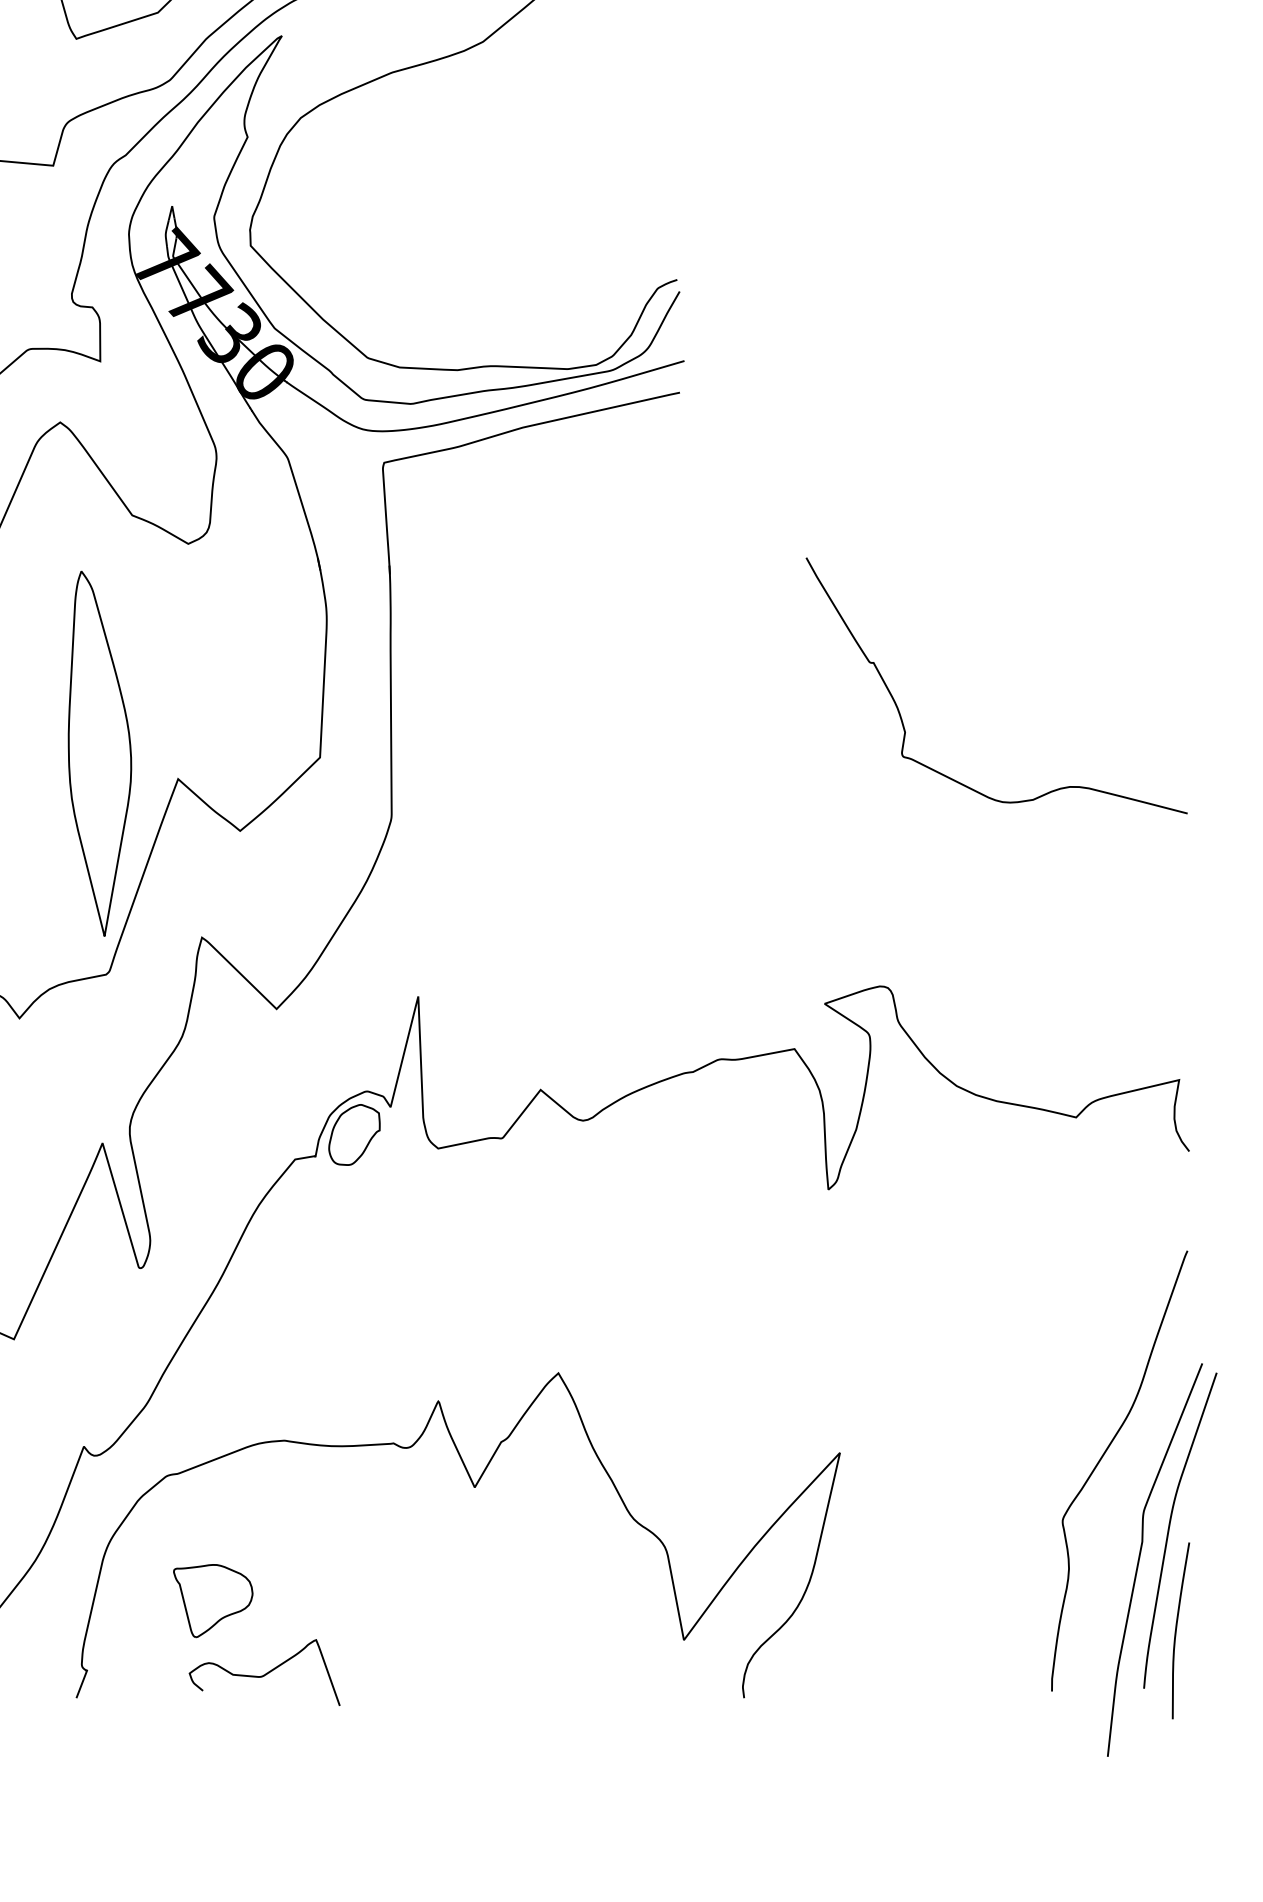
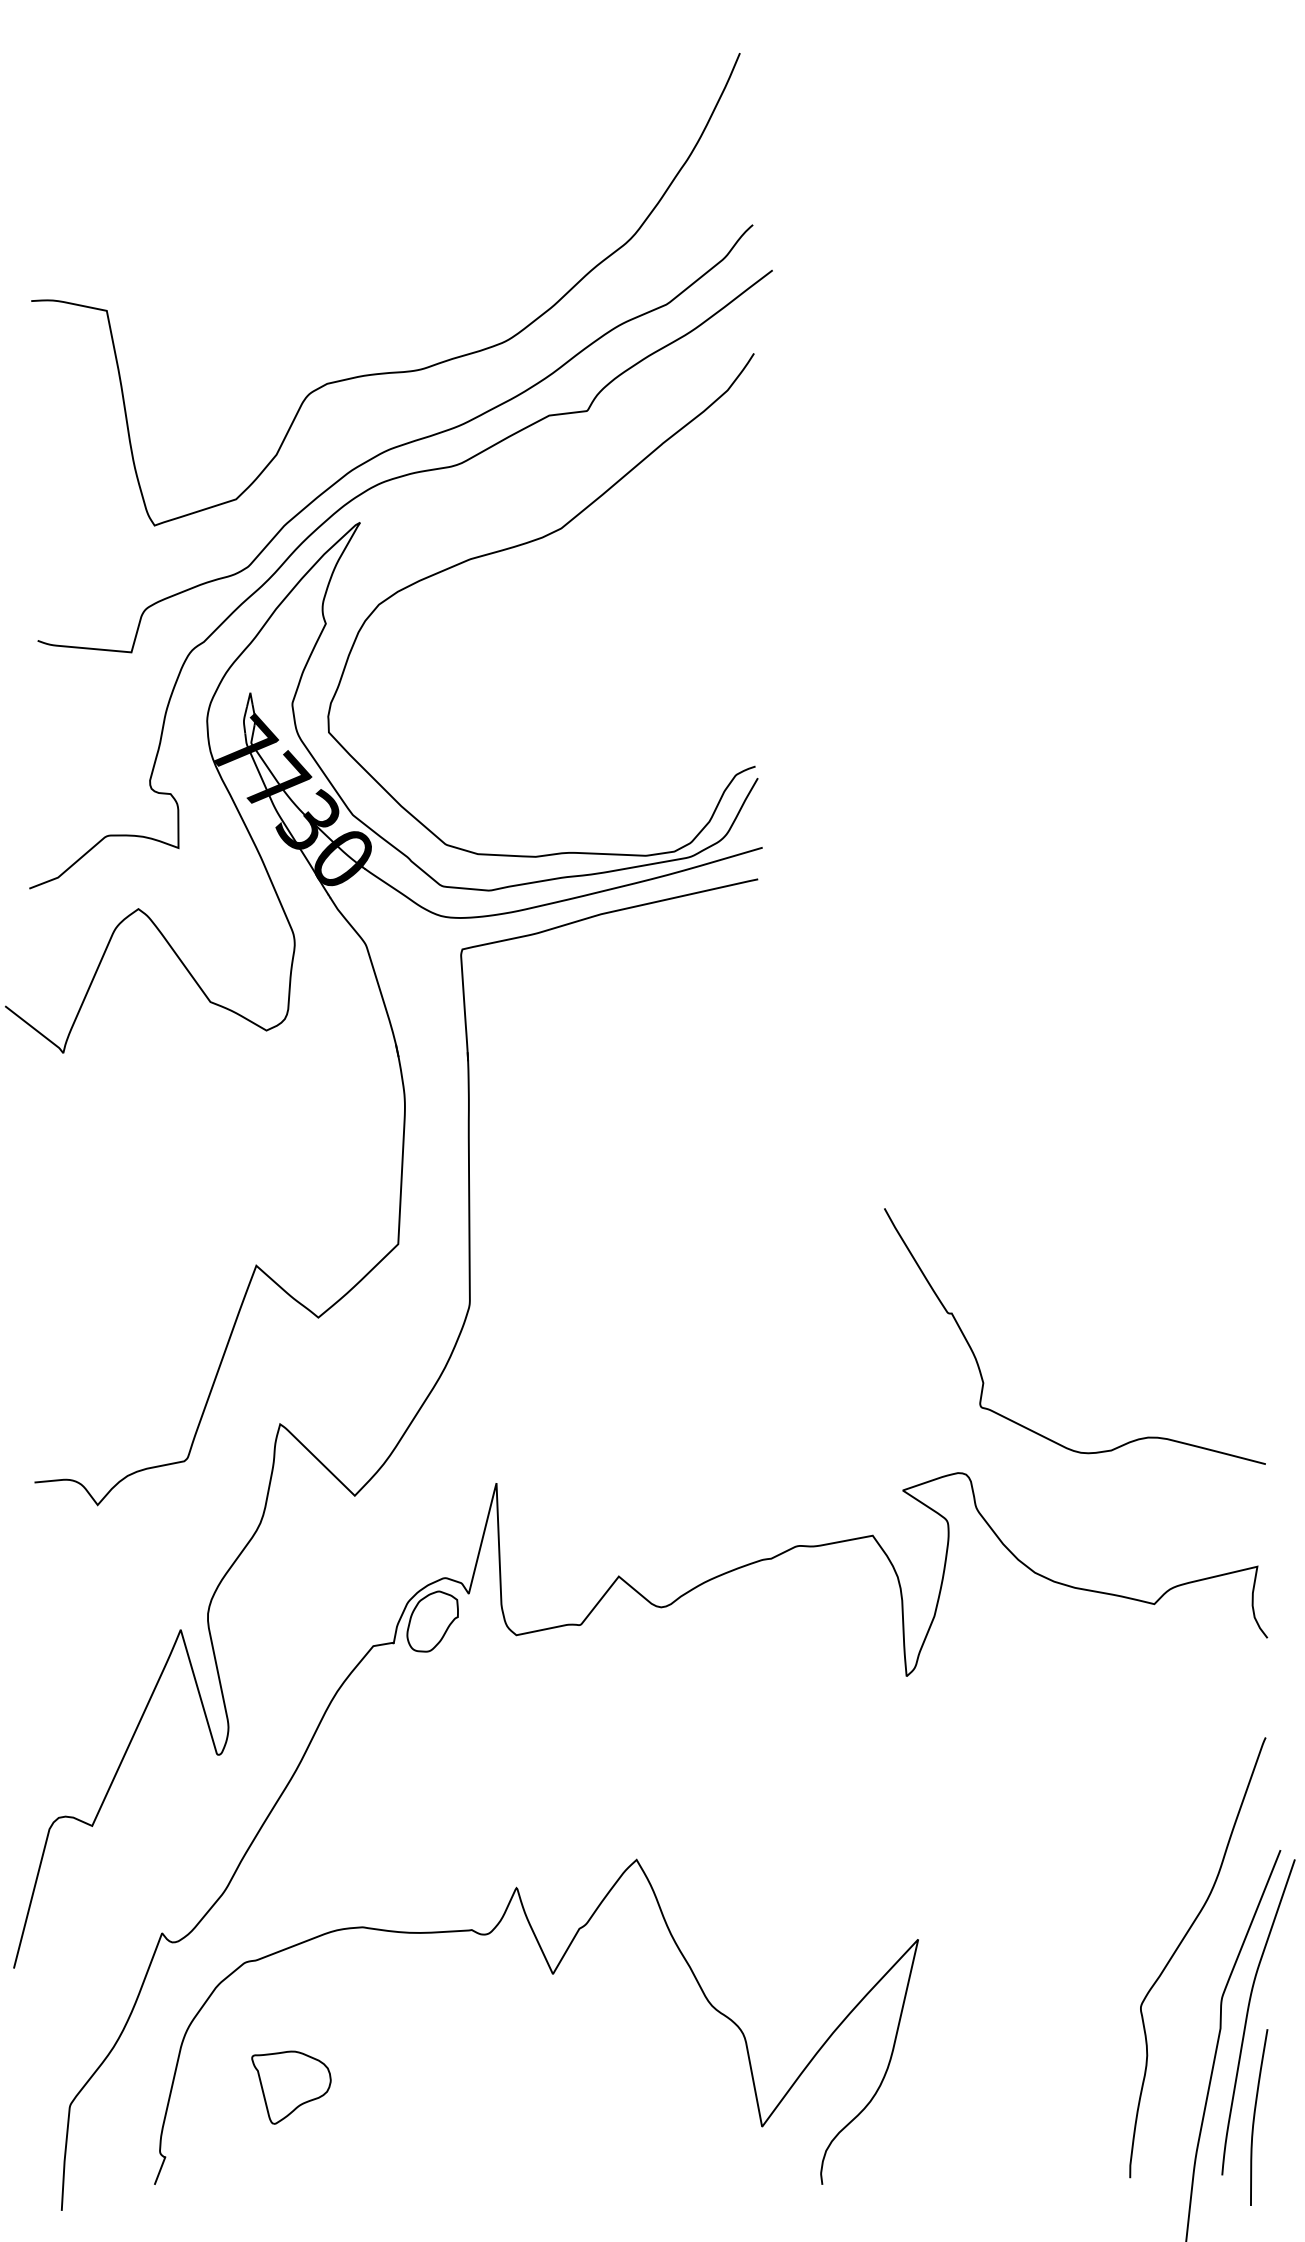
curve: (902, 717) -> (980, 1368), moved
part: (100, 753) -> (178, 1240), removed
curve: (266, 1672) -> (344, 2159), removed

